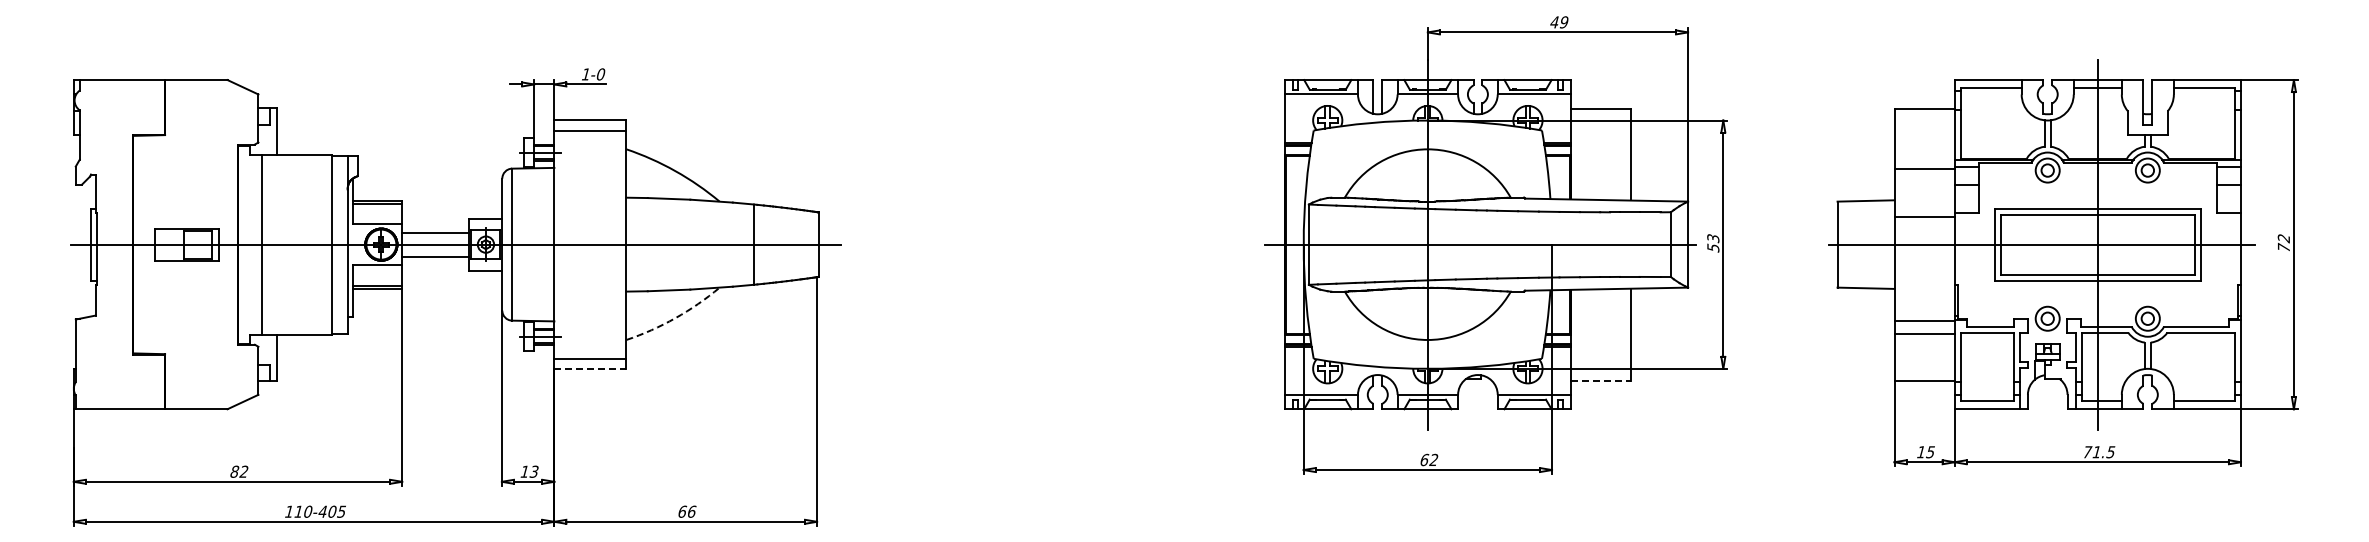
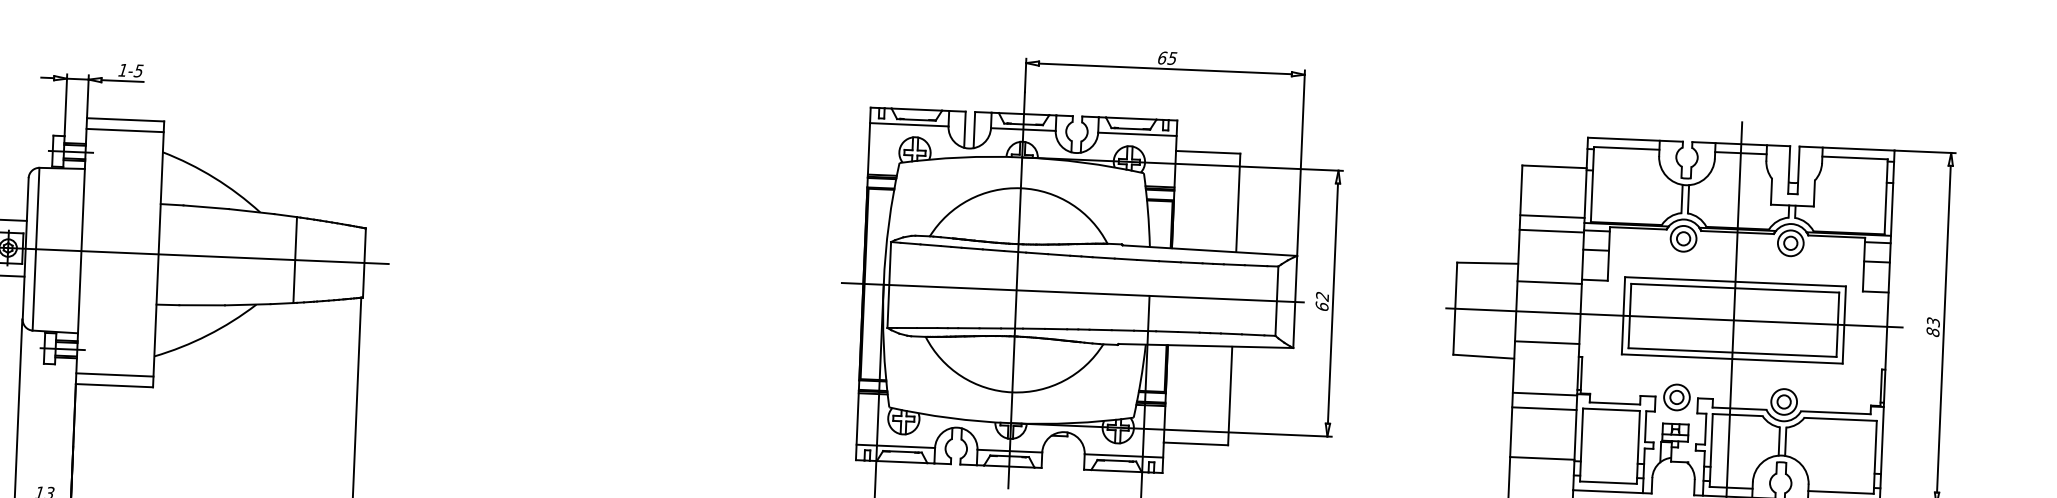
text: (1559, 22) -> (1167, 58), 49 -> 65
text: (600, 74) -> (138, 71), 1-0 -> 1-5
line: (1924, 154) -> (1552, 216), added
text: (1713, 243) -> (1322, 301), 53 -> 62
text: (2283, 243) -> (1932, 327), 72 -> 83
line: (1924, 272) -> (1547, 342), added
arc: (675, 318) -> (207, 335), dashed -> solid
line: (590, 368) -> (114, 385), dashed -> solid
line: (1601, 380) -> (1196, 443), dashed -> solid

